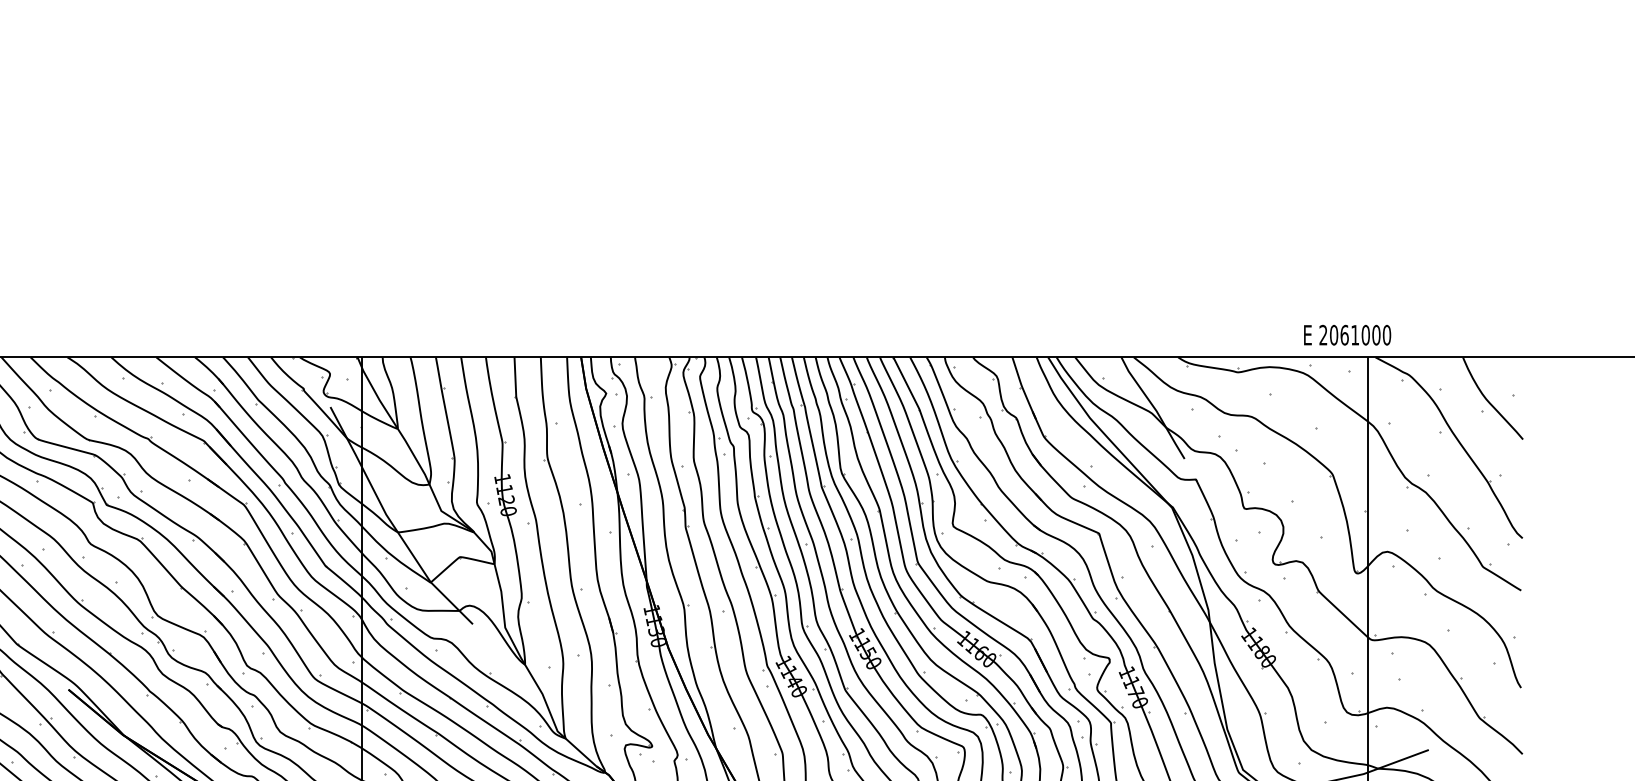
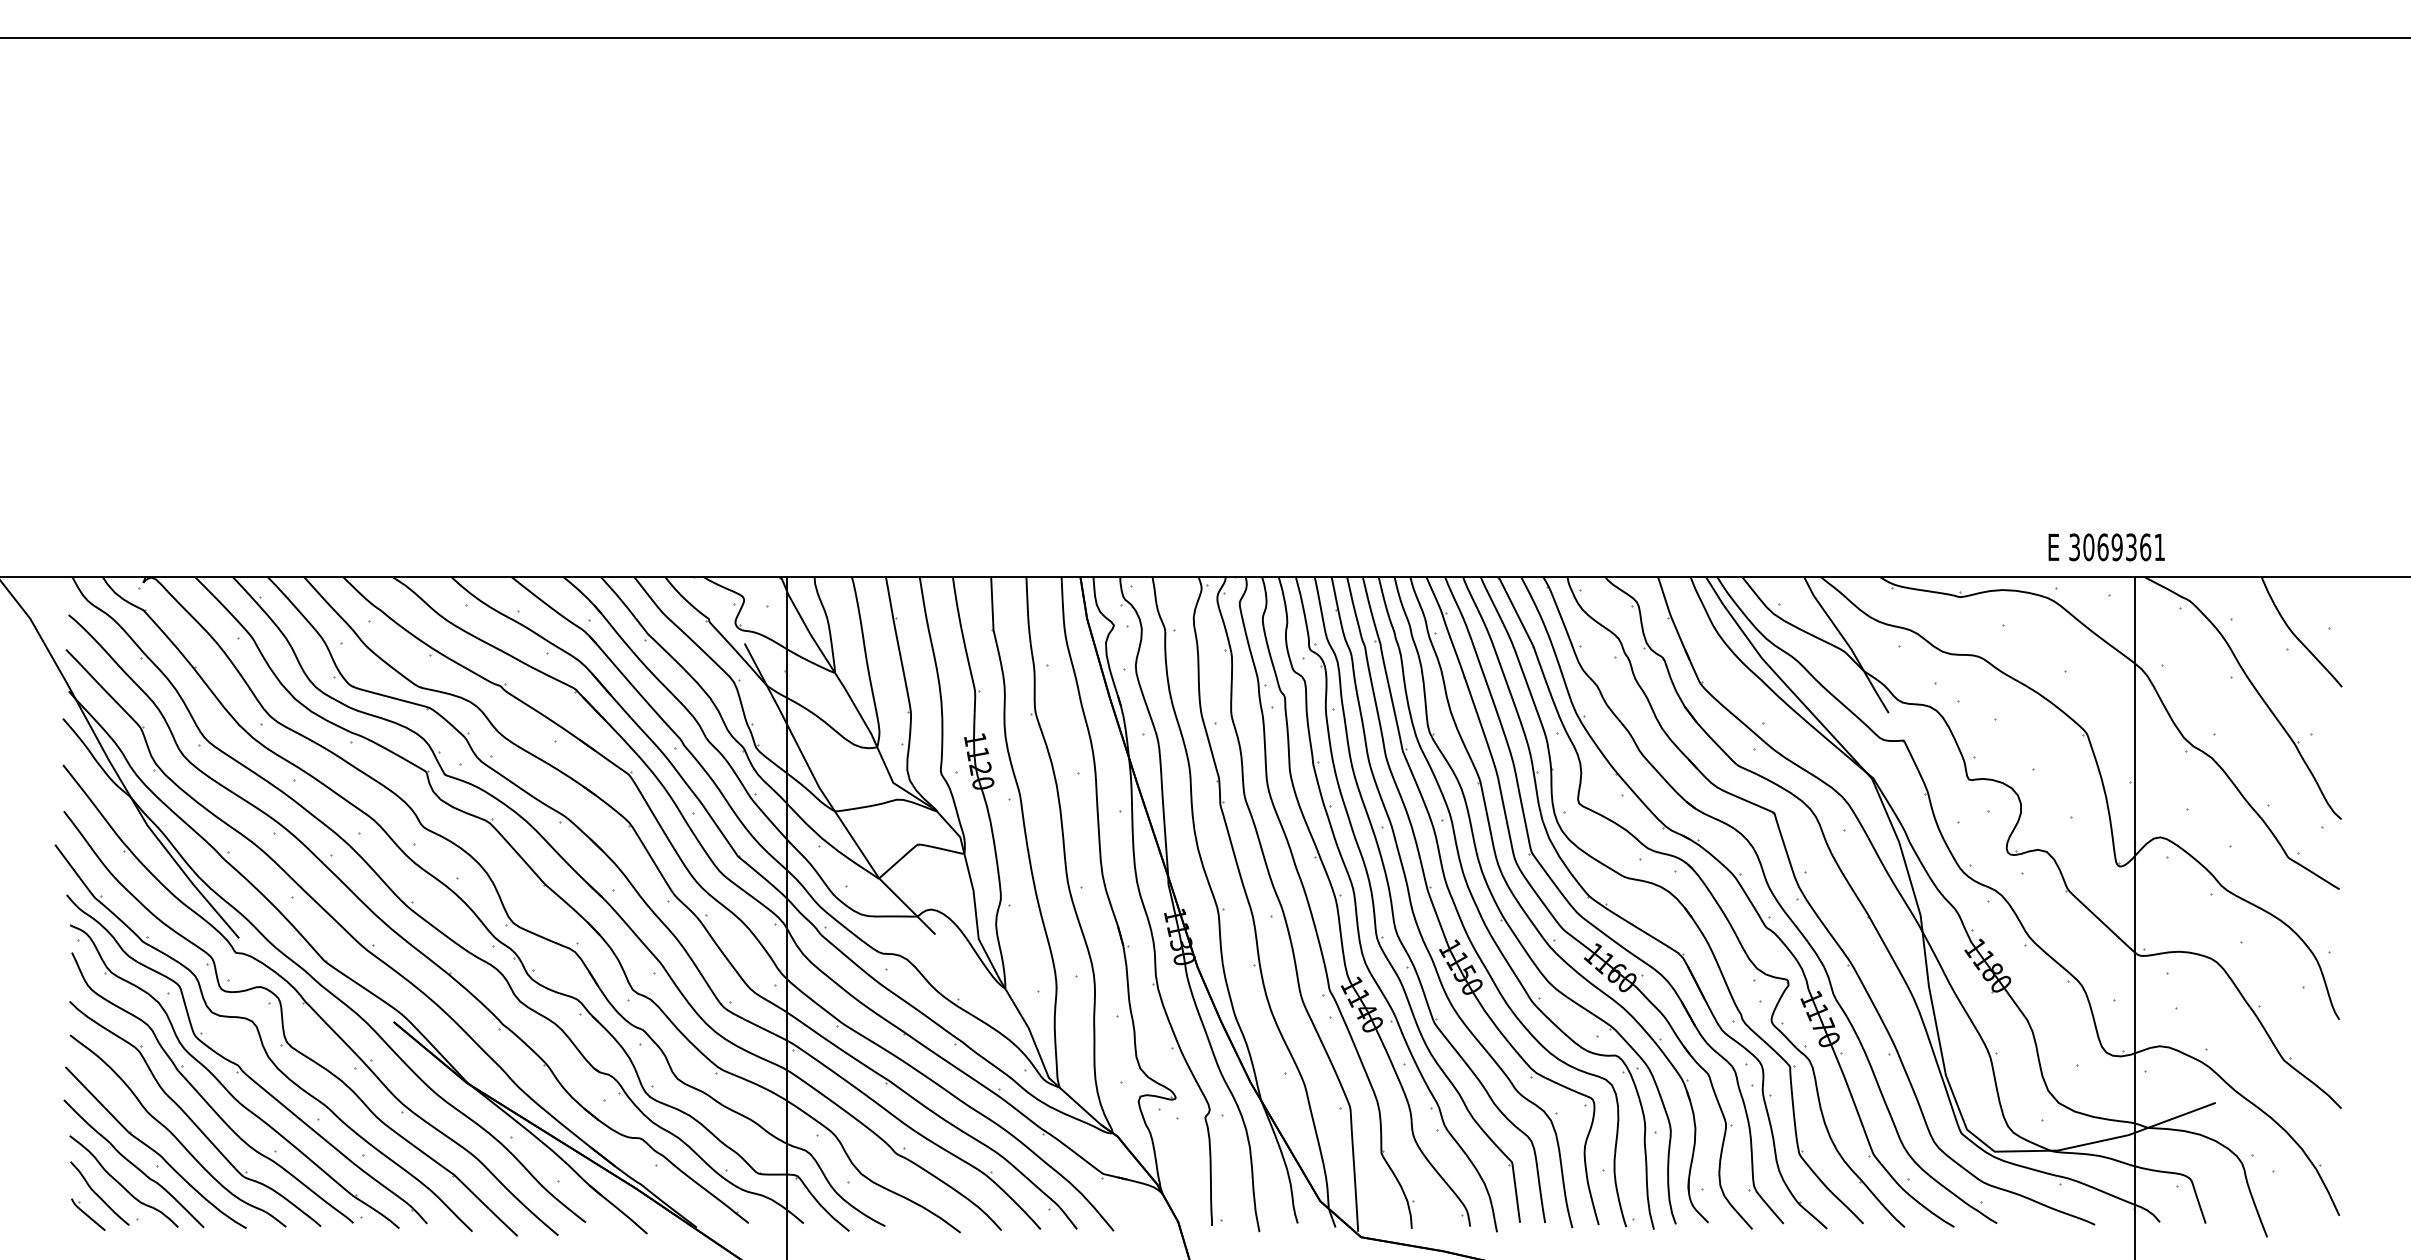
text: (1355, 335) -> (2117, 547), 2061000 -> 3069361

